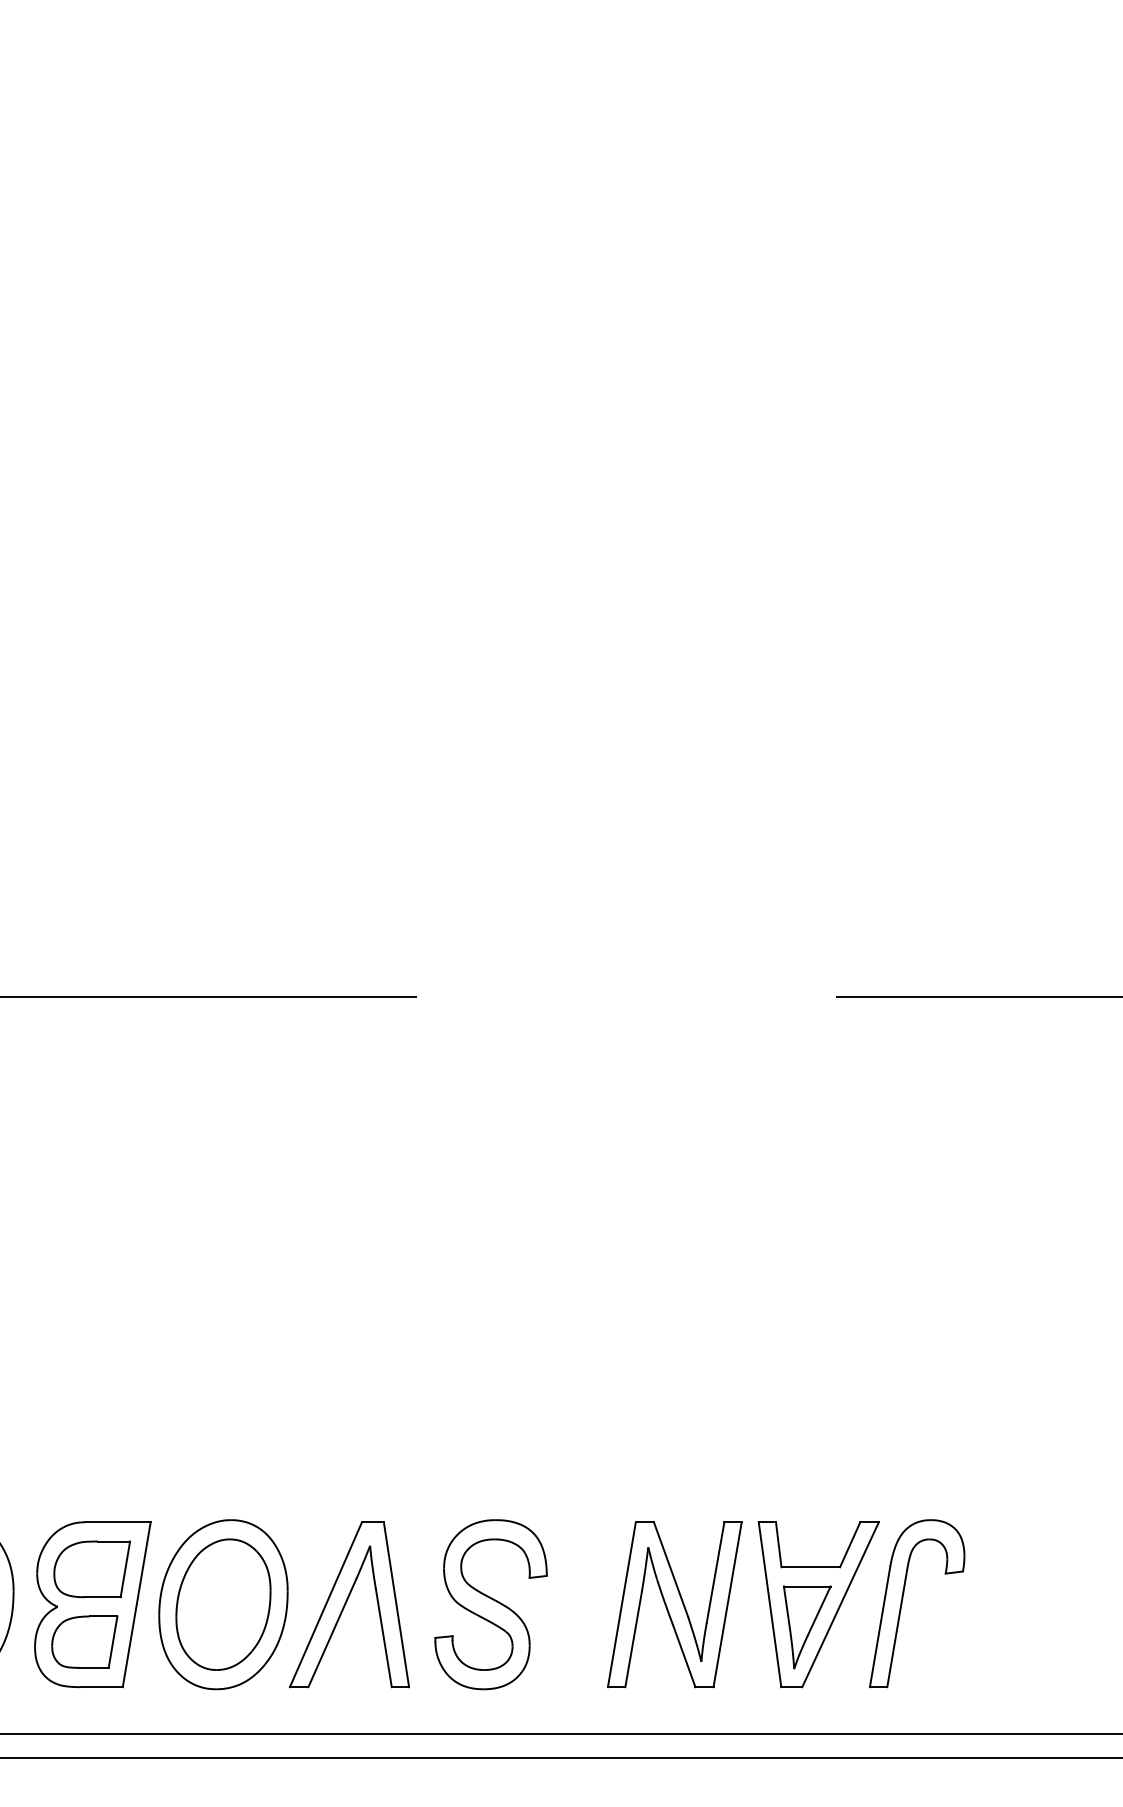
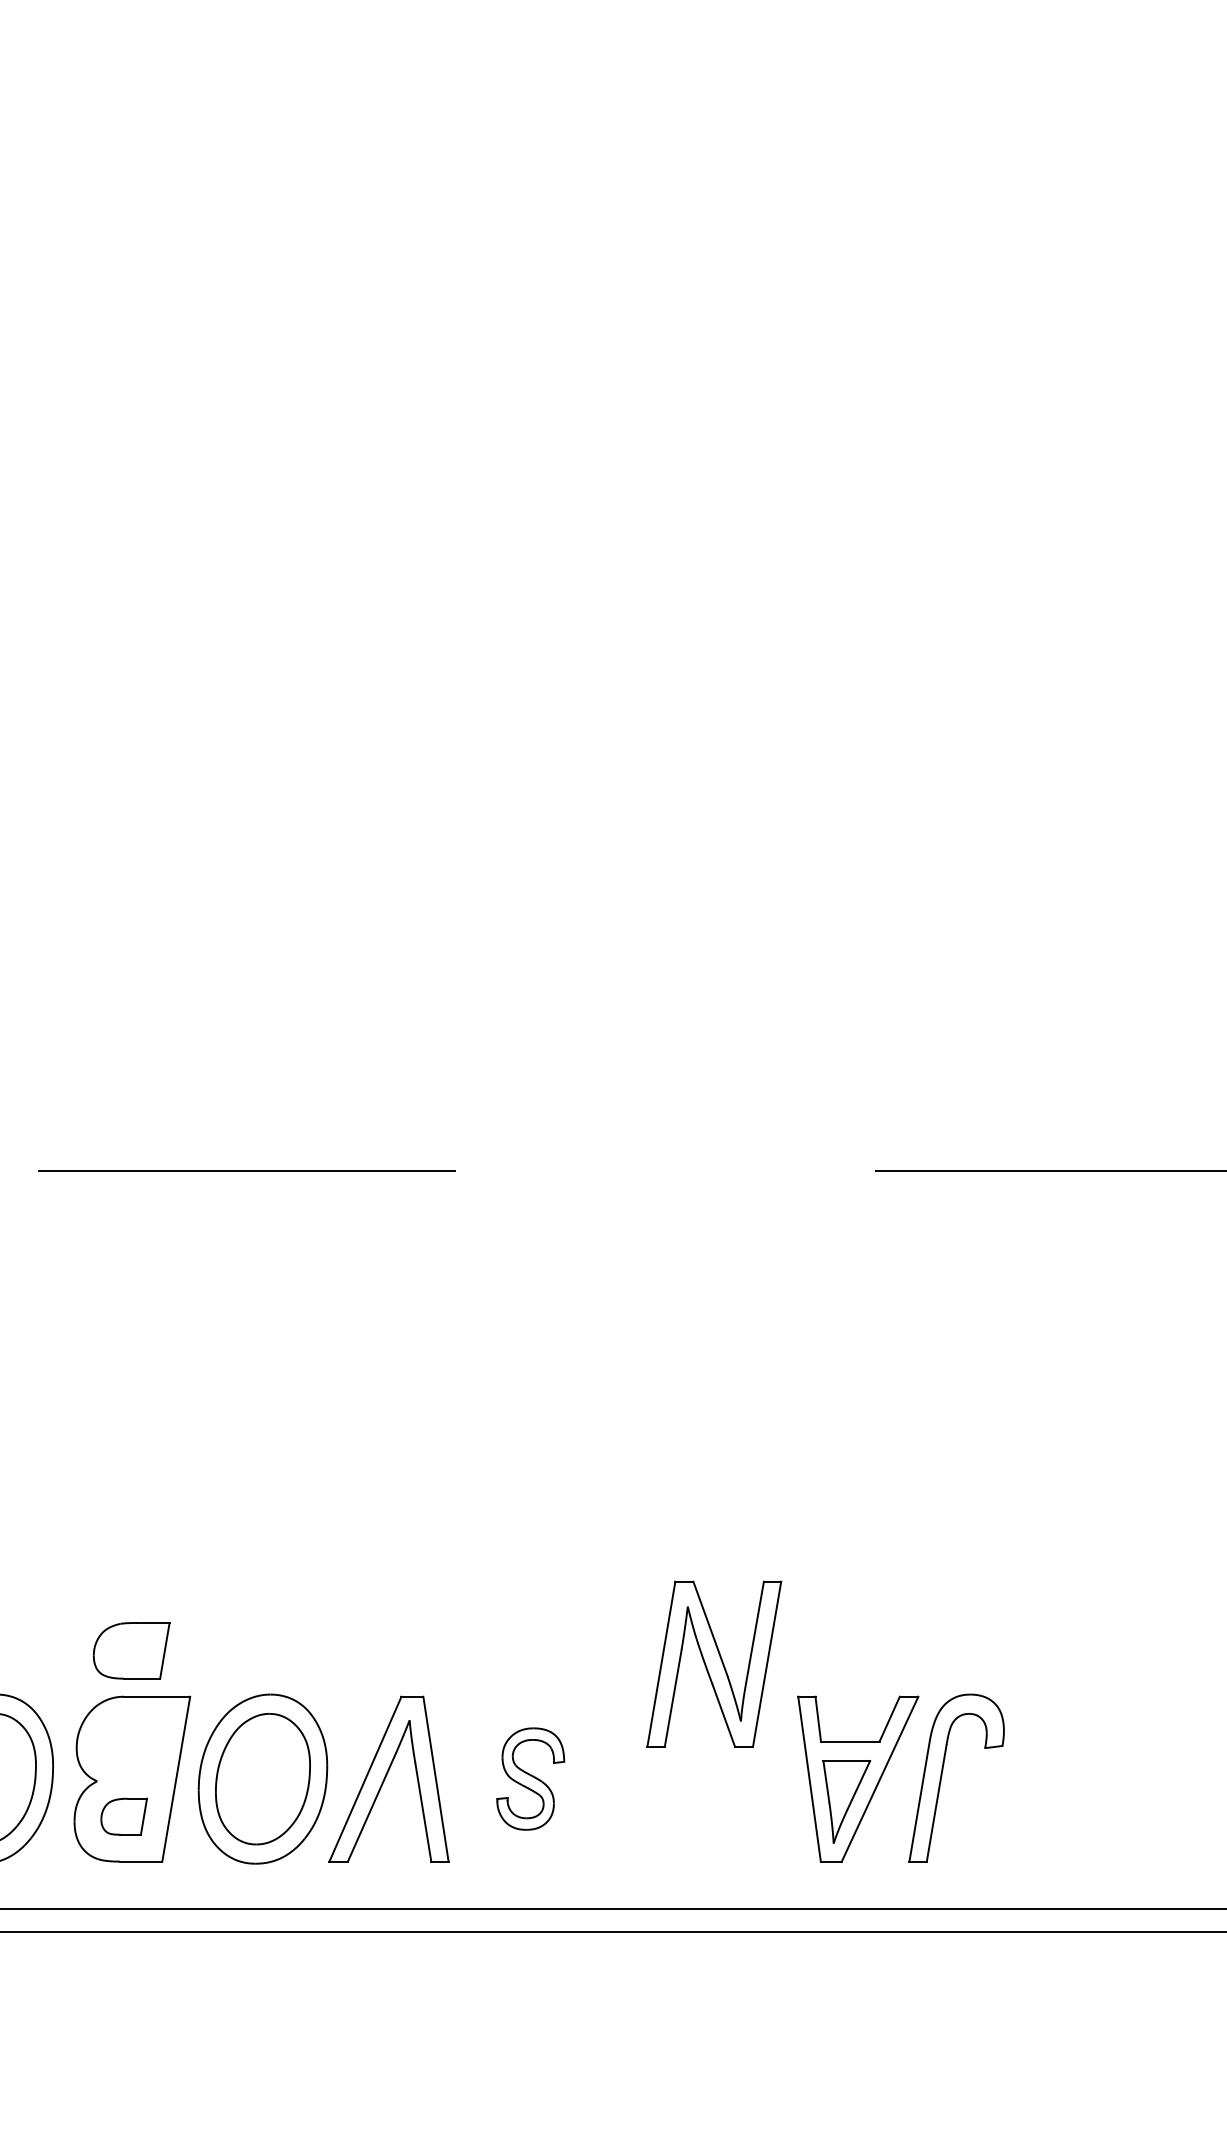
part: (91, 1569) -> (131, 1650), moved
part: (490, 1604) -> (530, 1778), size x0.6
part: (674, 1604) -> (714, 1663), moved
part: (83, 1642) -> (123, 1816), size x0.7

